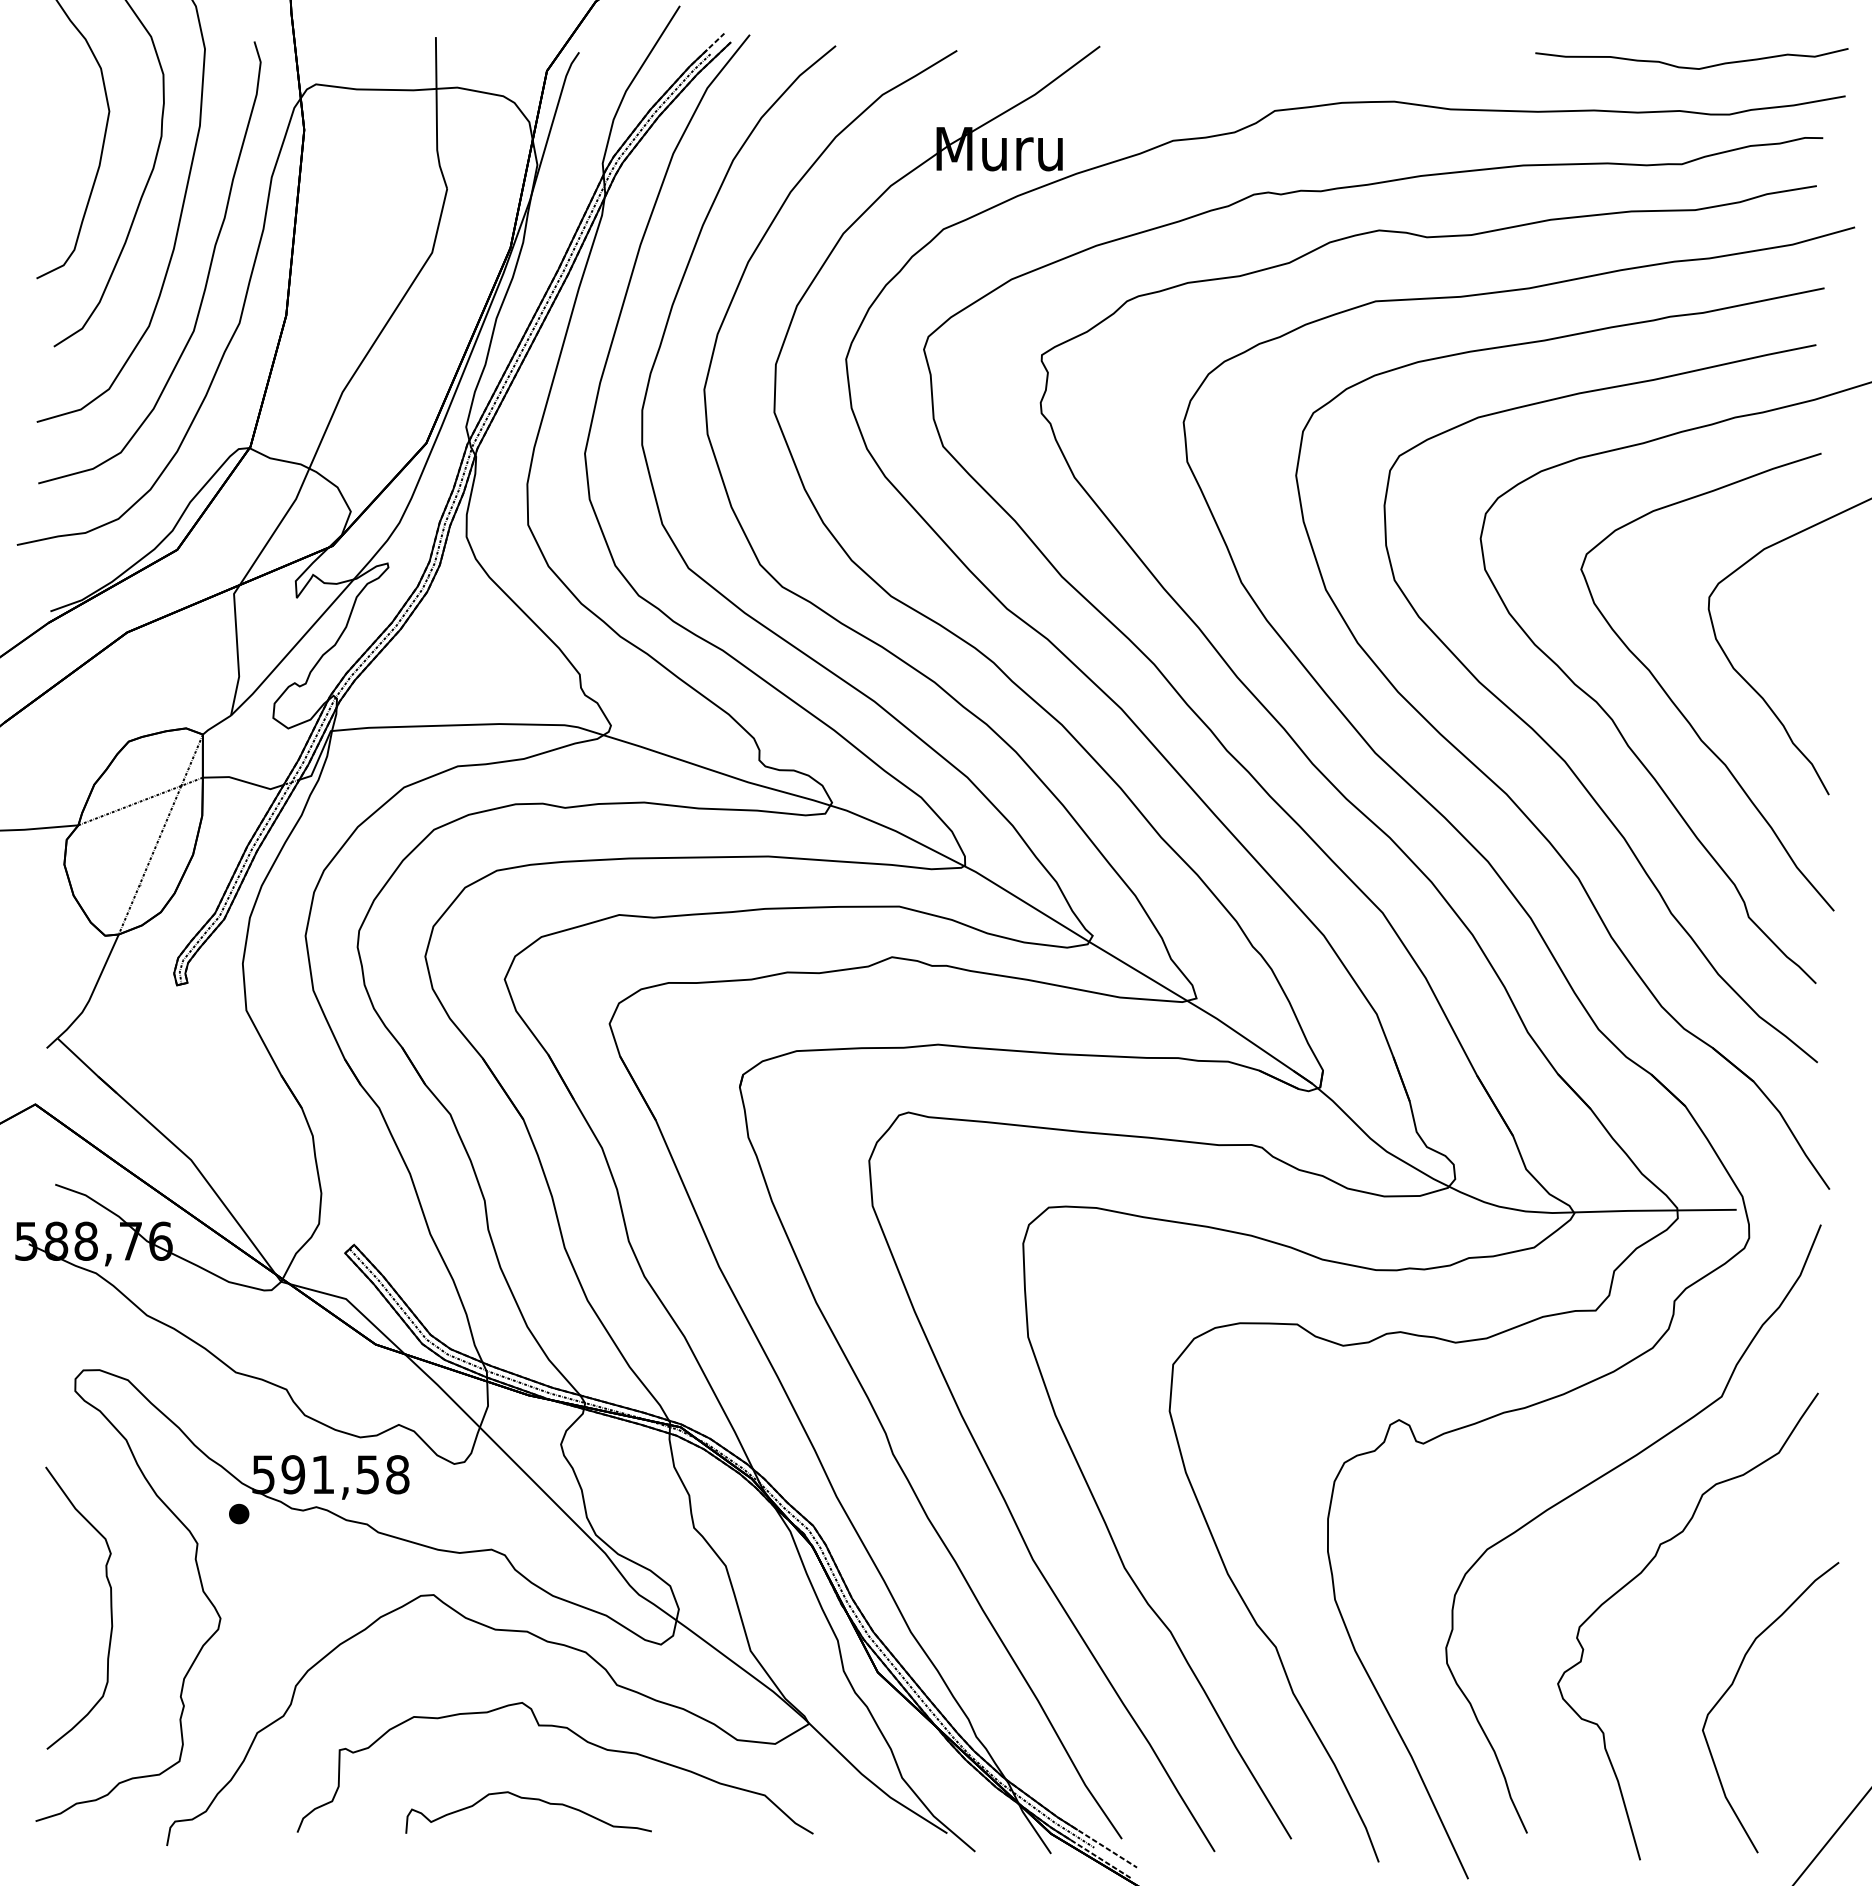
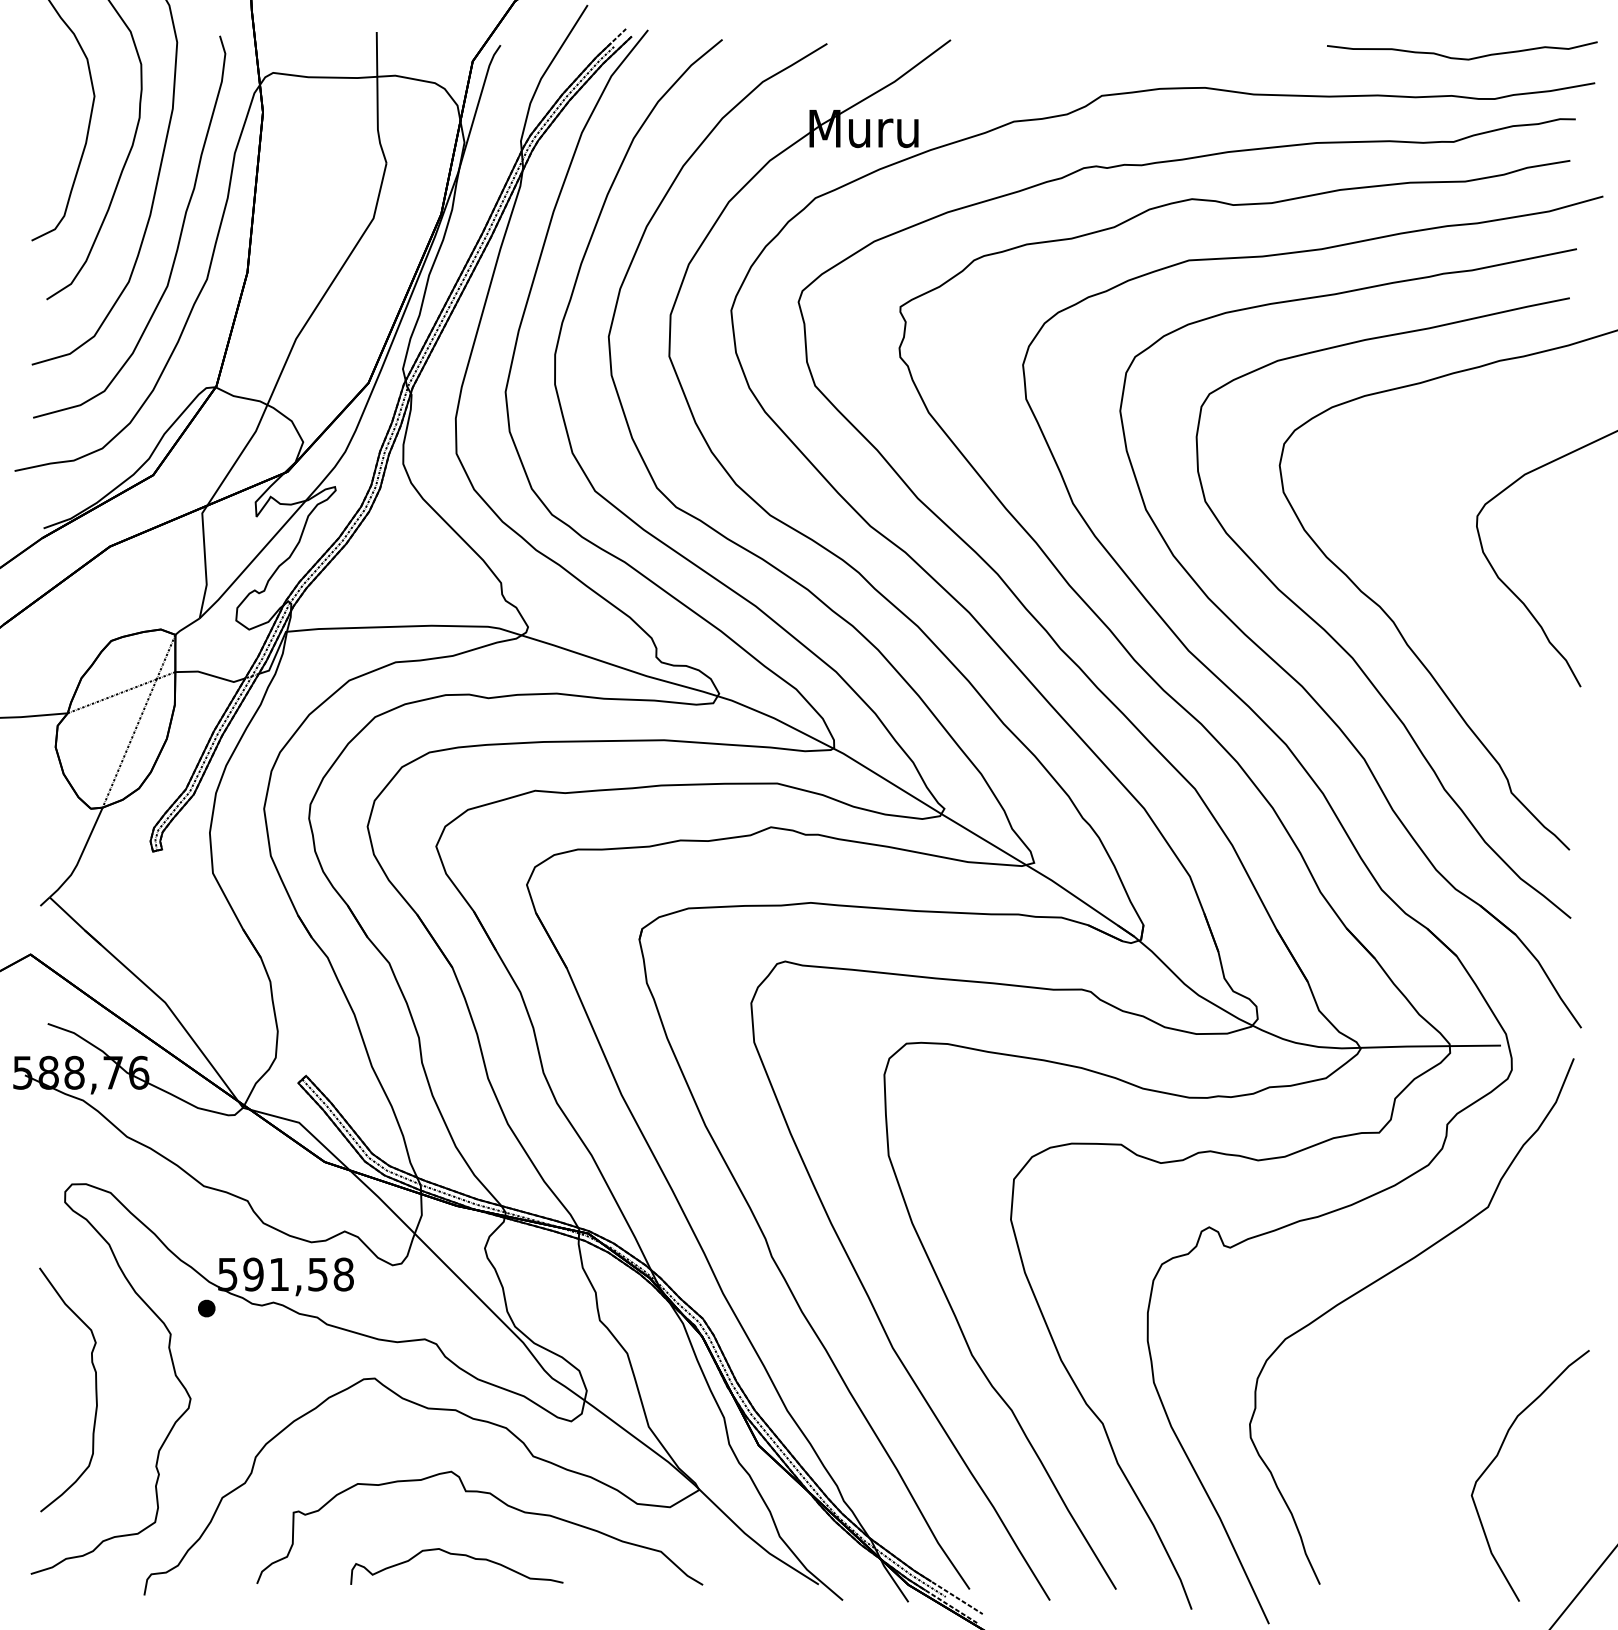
part: (1678, 707) -> (1450, 611), removed
part: (1638, 1576) -> (1416, 1362), removed

